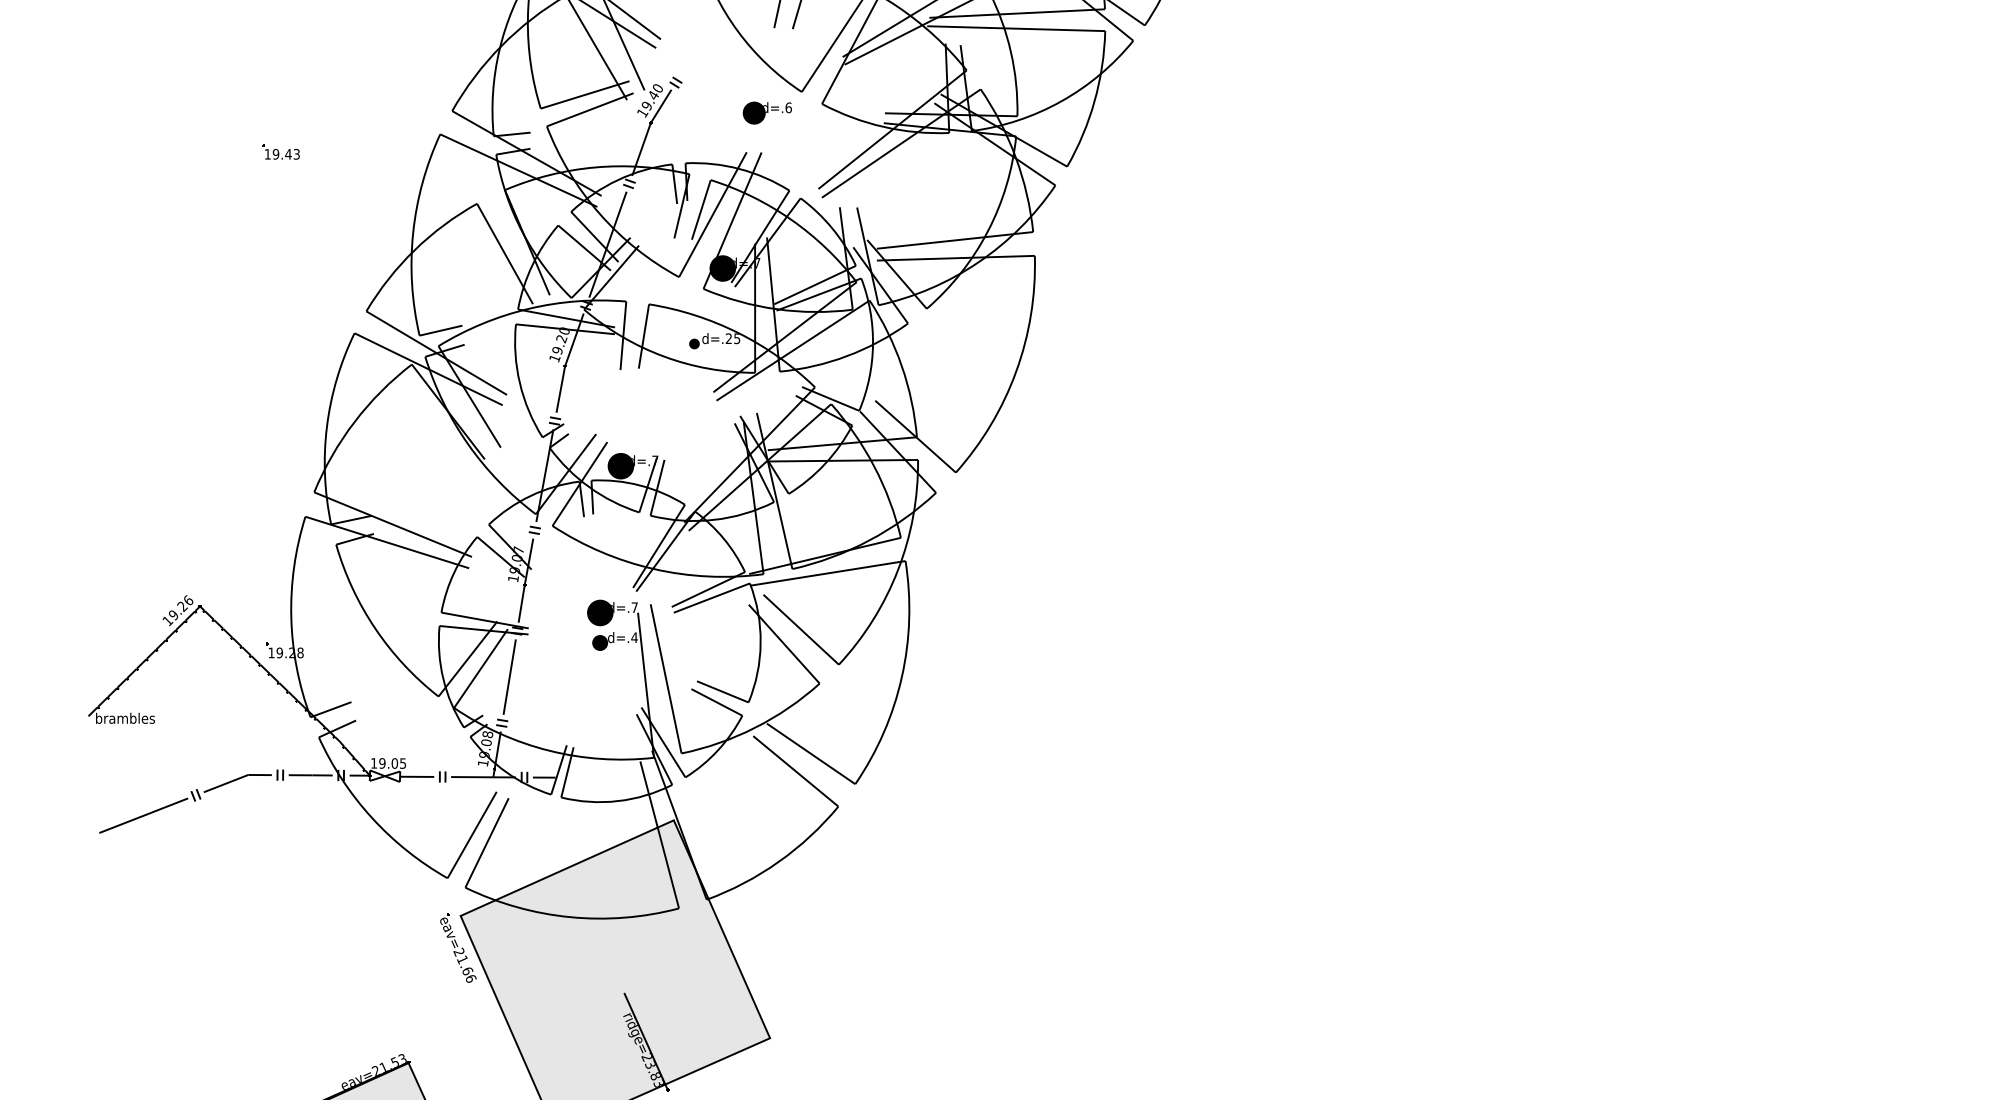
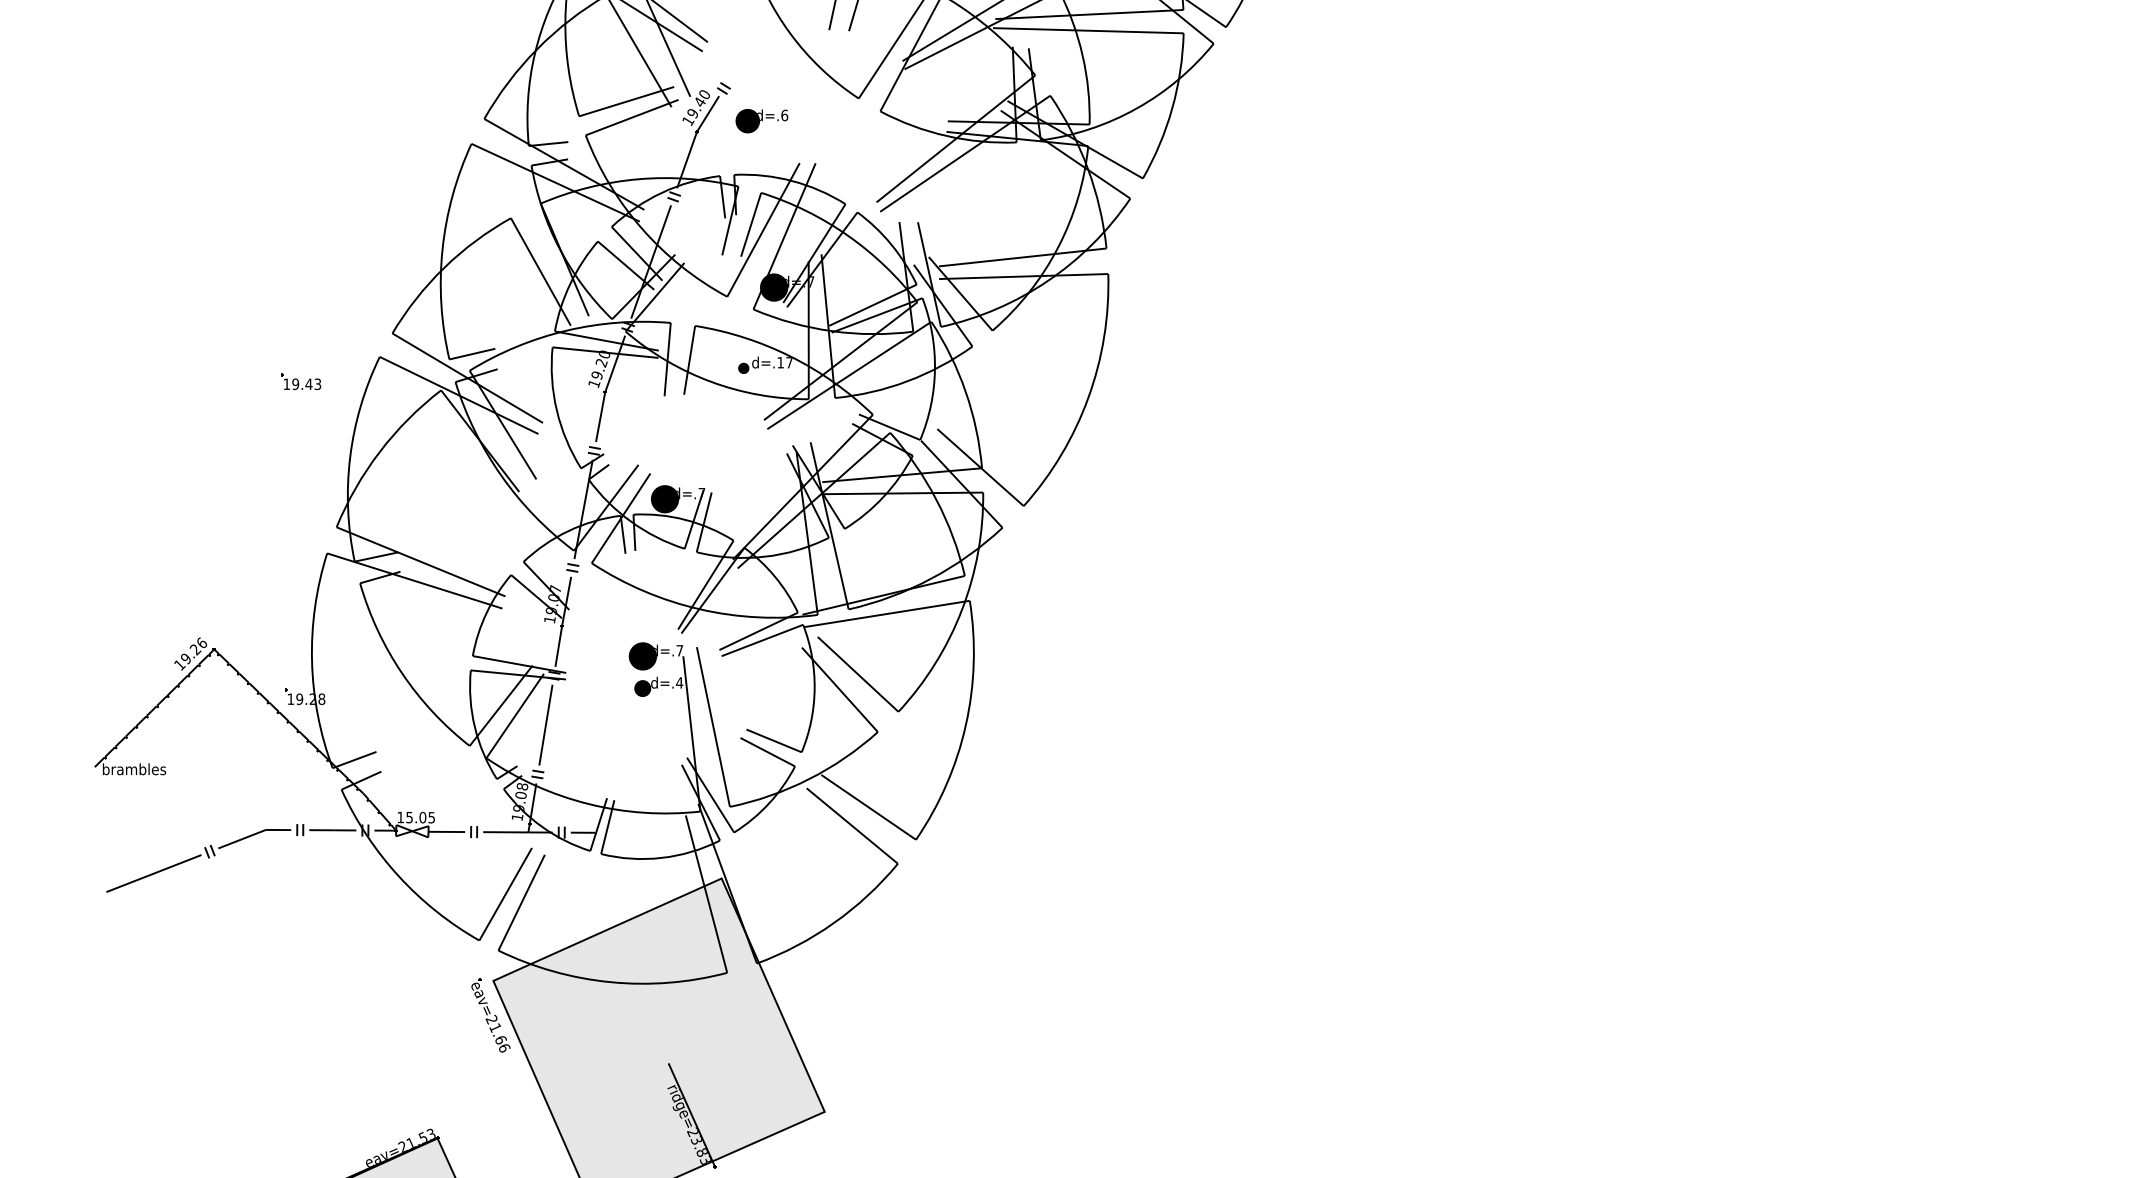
part: (767, 113) -> (761, 121), moved
part: (281, 151) -> (301, 381), moved
text: (732, 338) -> (784, 362), d=.25 -> d=.17
text: (382, 763) -> (409, 817), 19.05 -> 15.05

